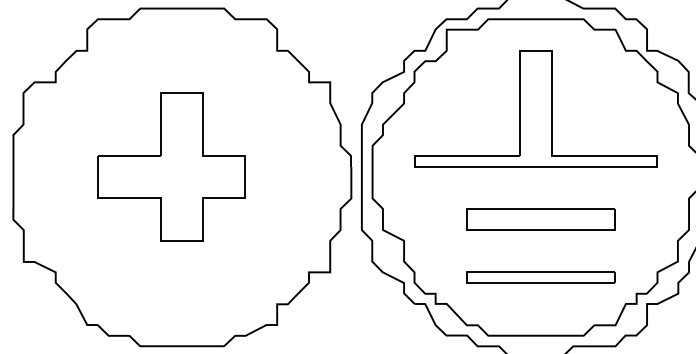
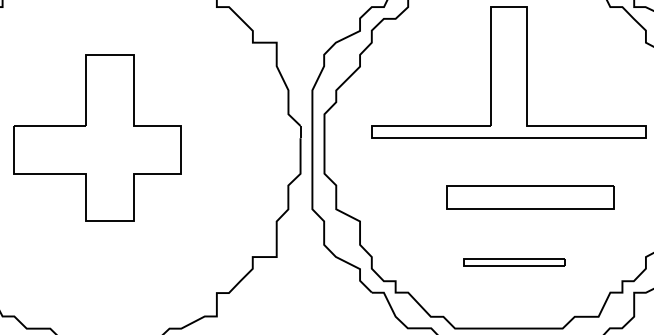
part: (540, 219) -> (529, 197), moved
part: (540, 277) -> (513, 262), size x0.6

